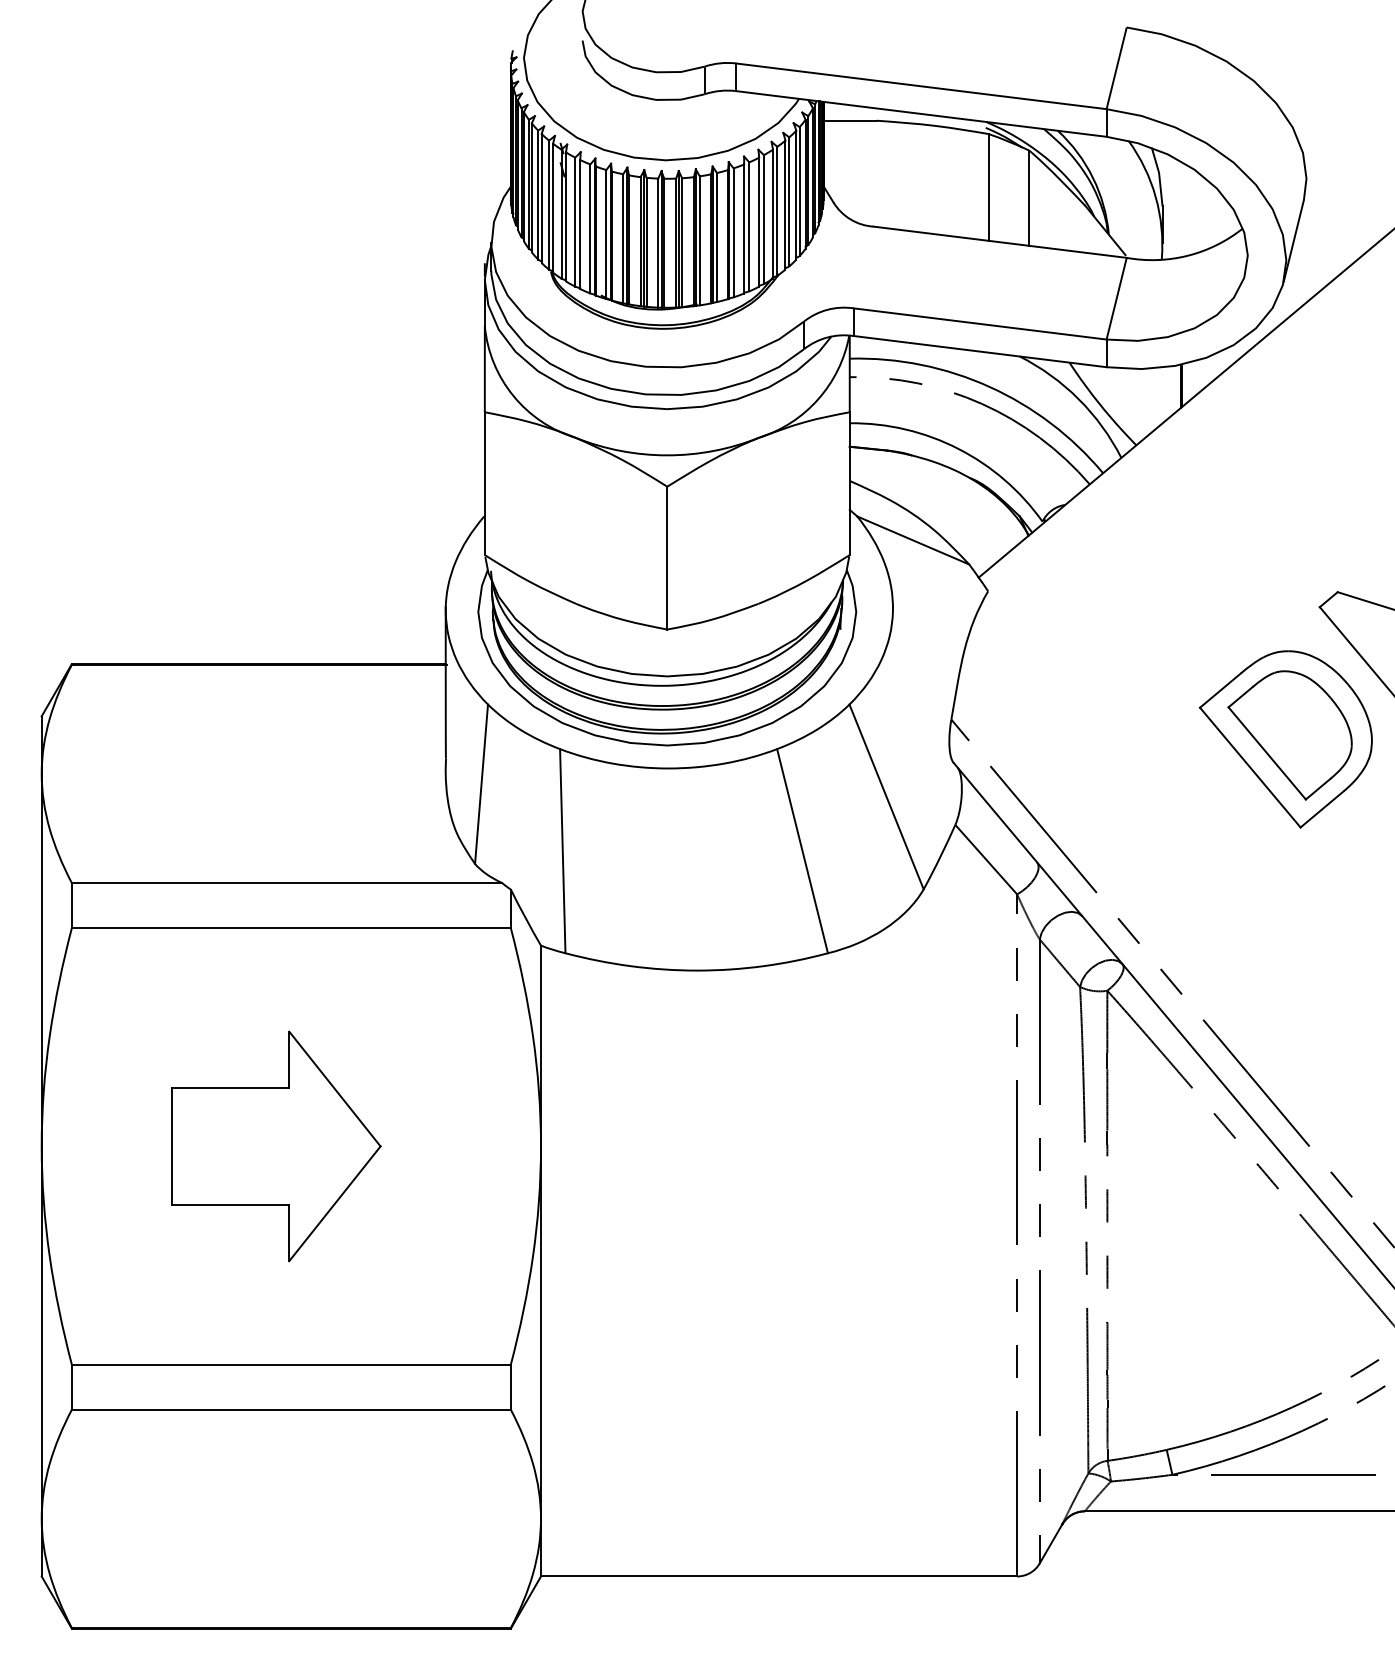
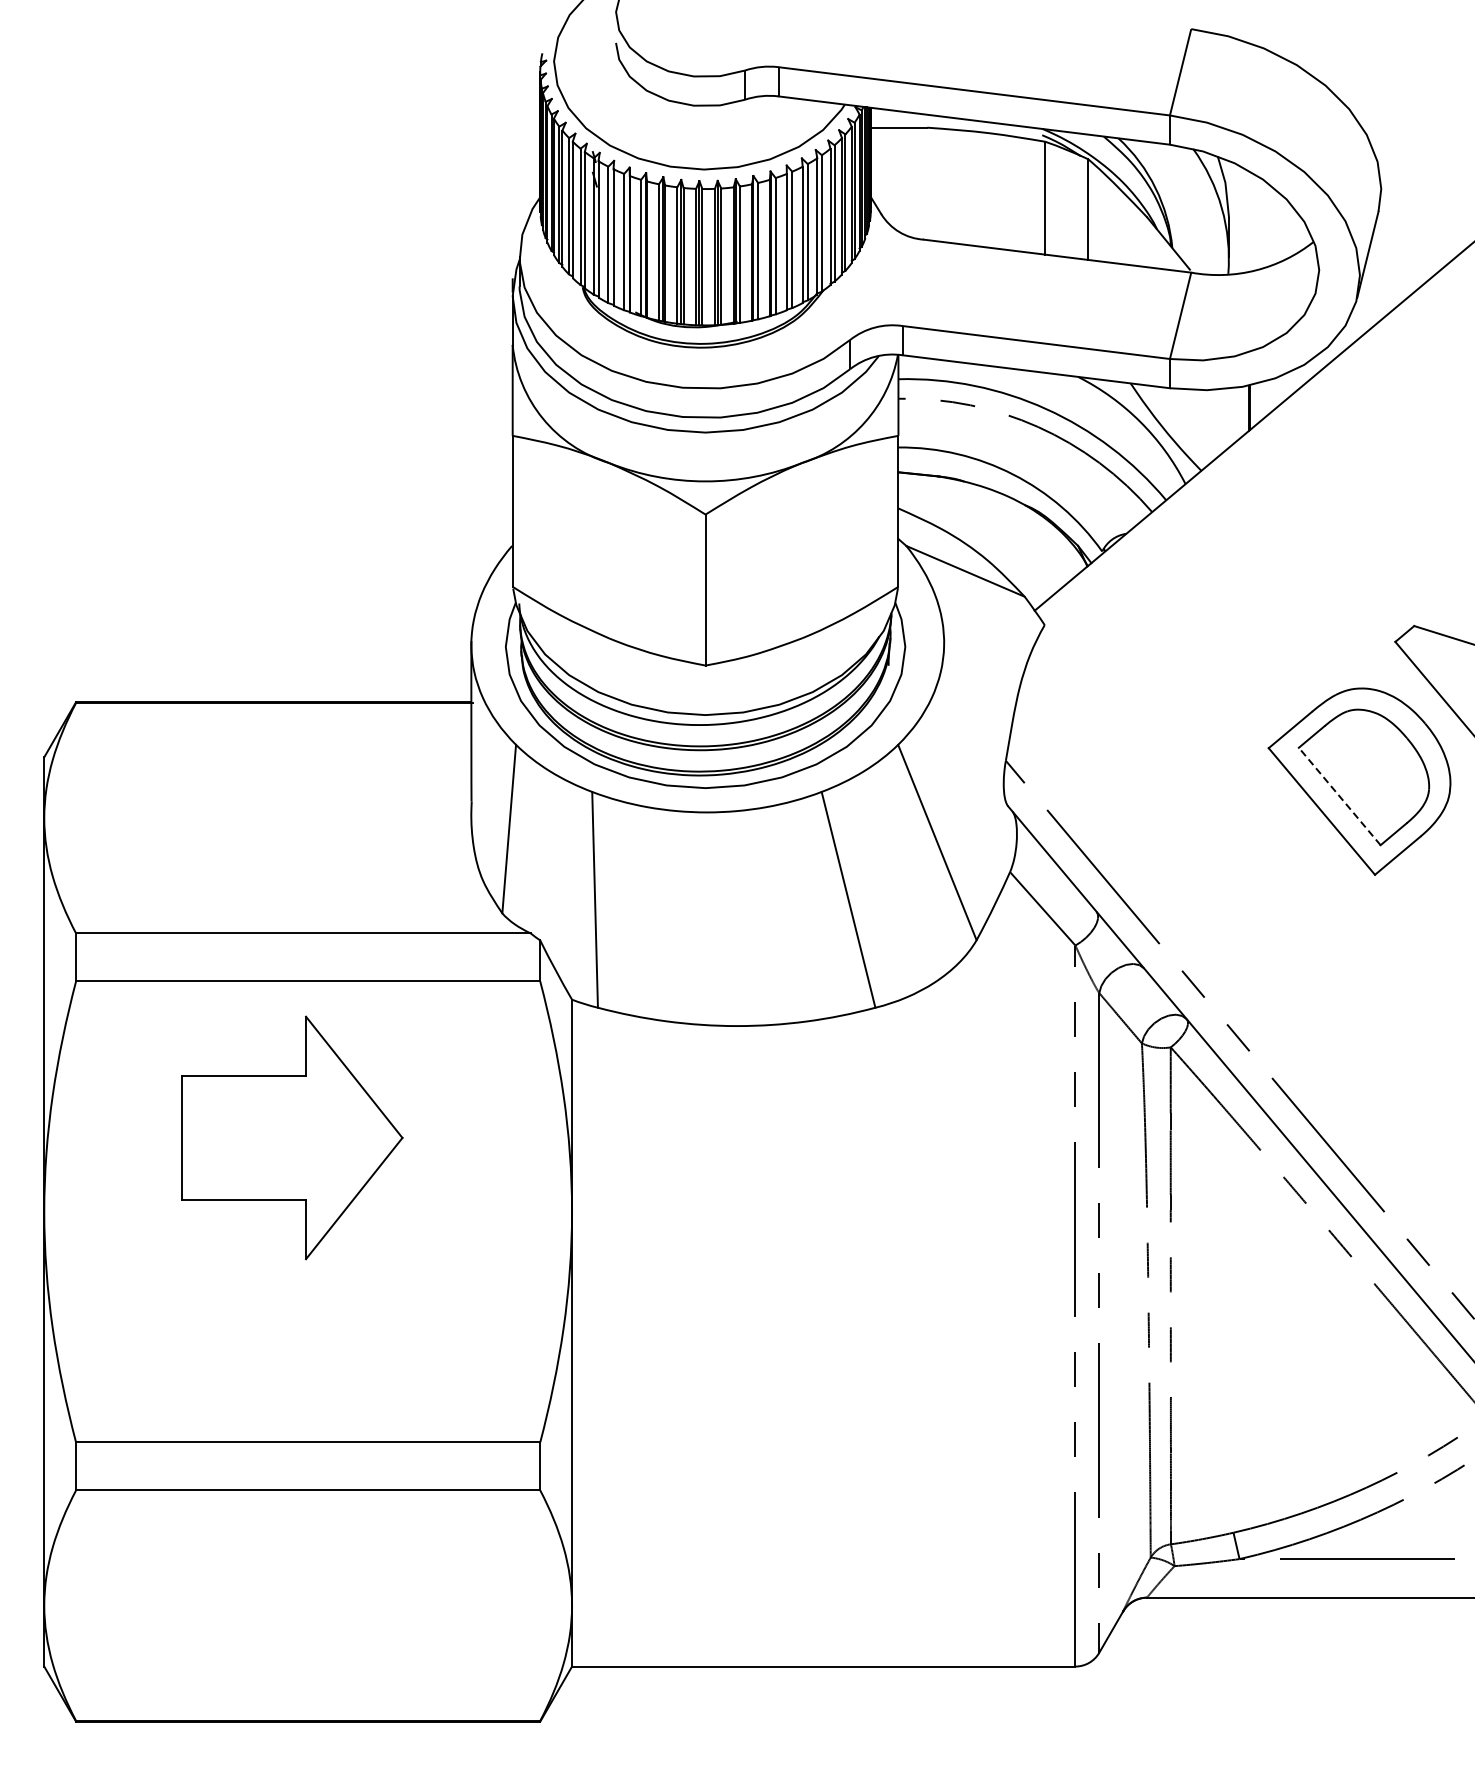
line: (1266, 753) -> (1338, 796), solid -> dashed
part: (276, 1146) -> (292, 1138), moved

